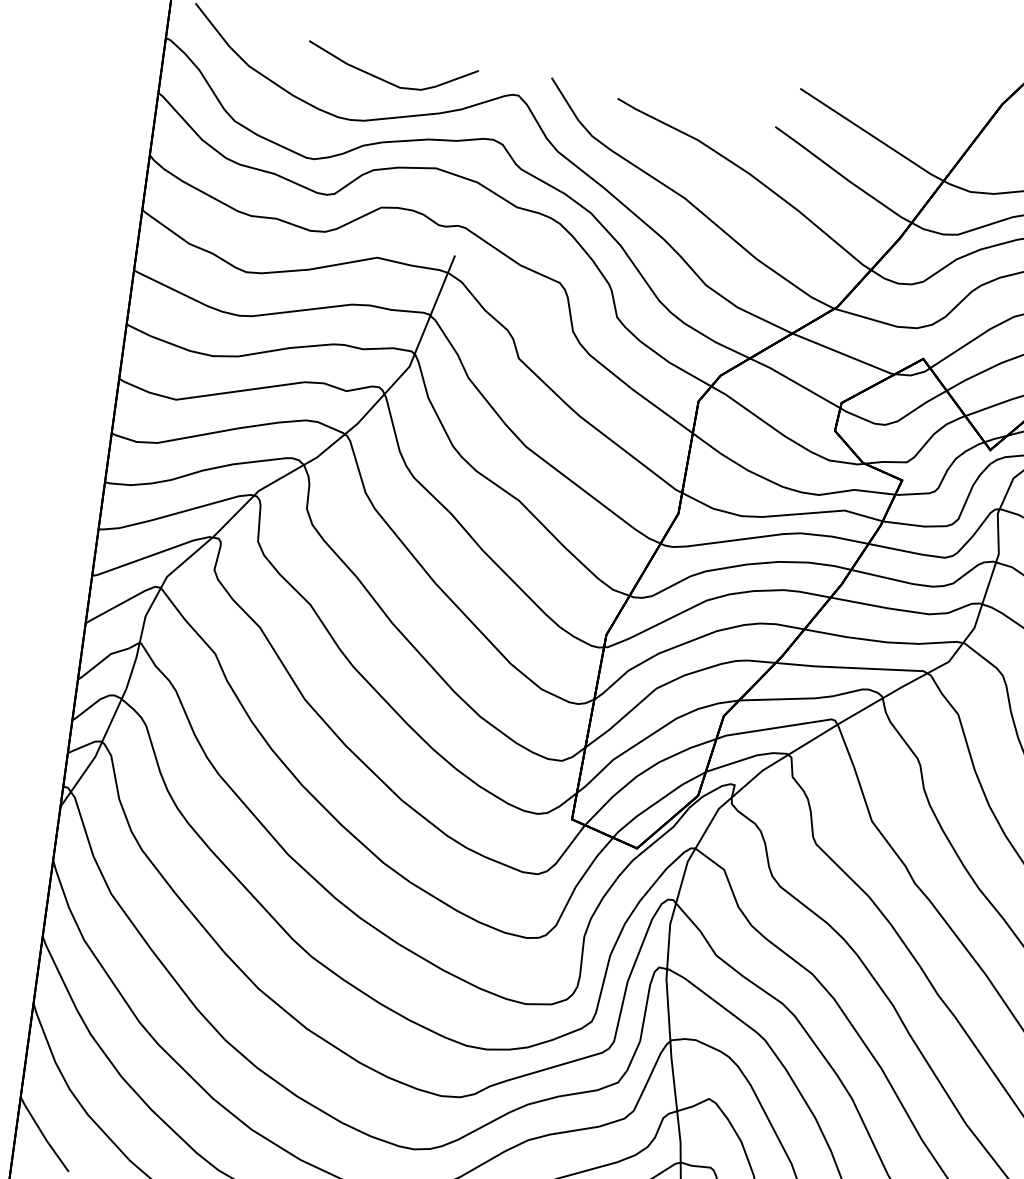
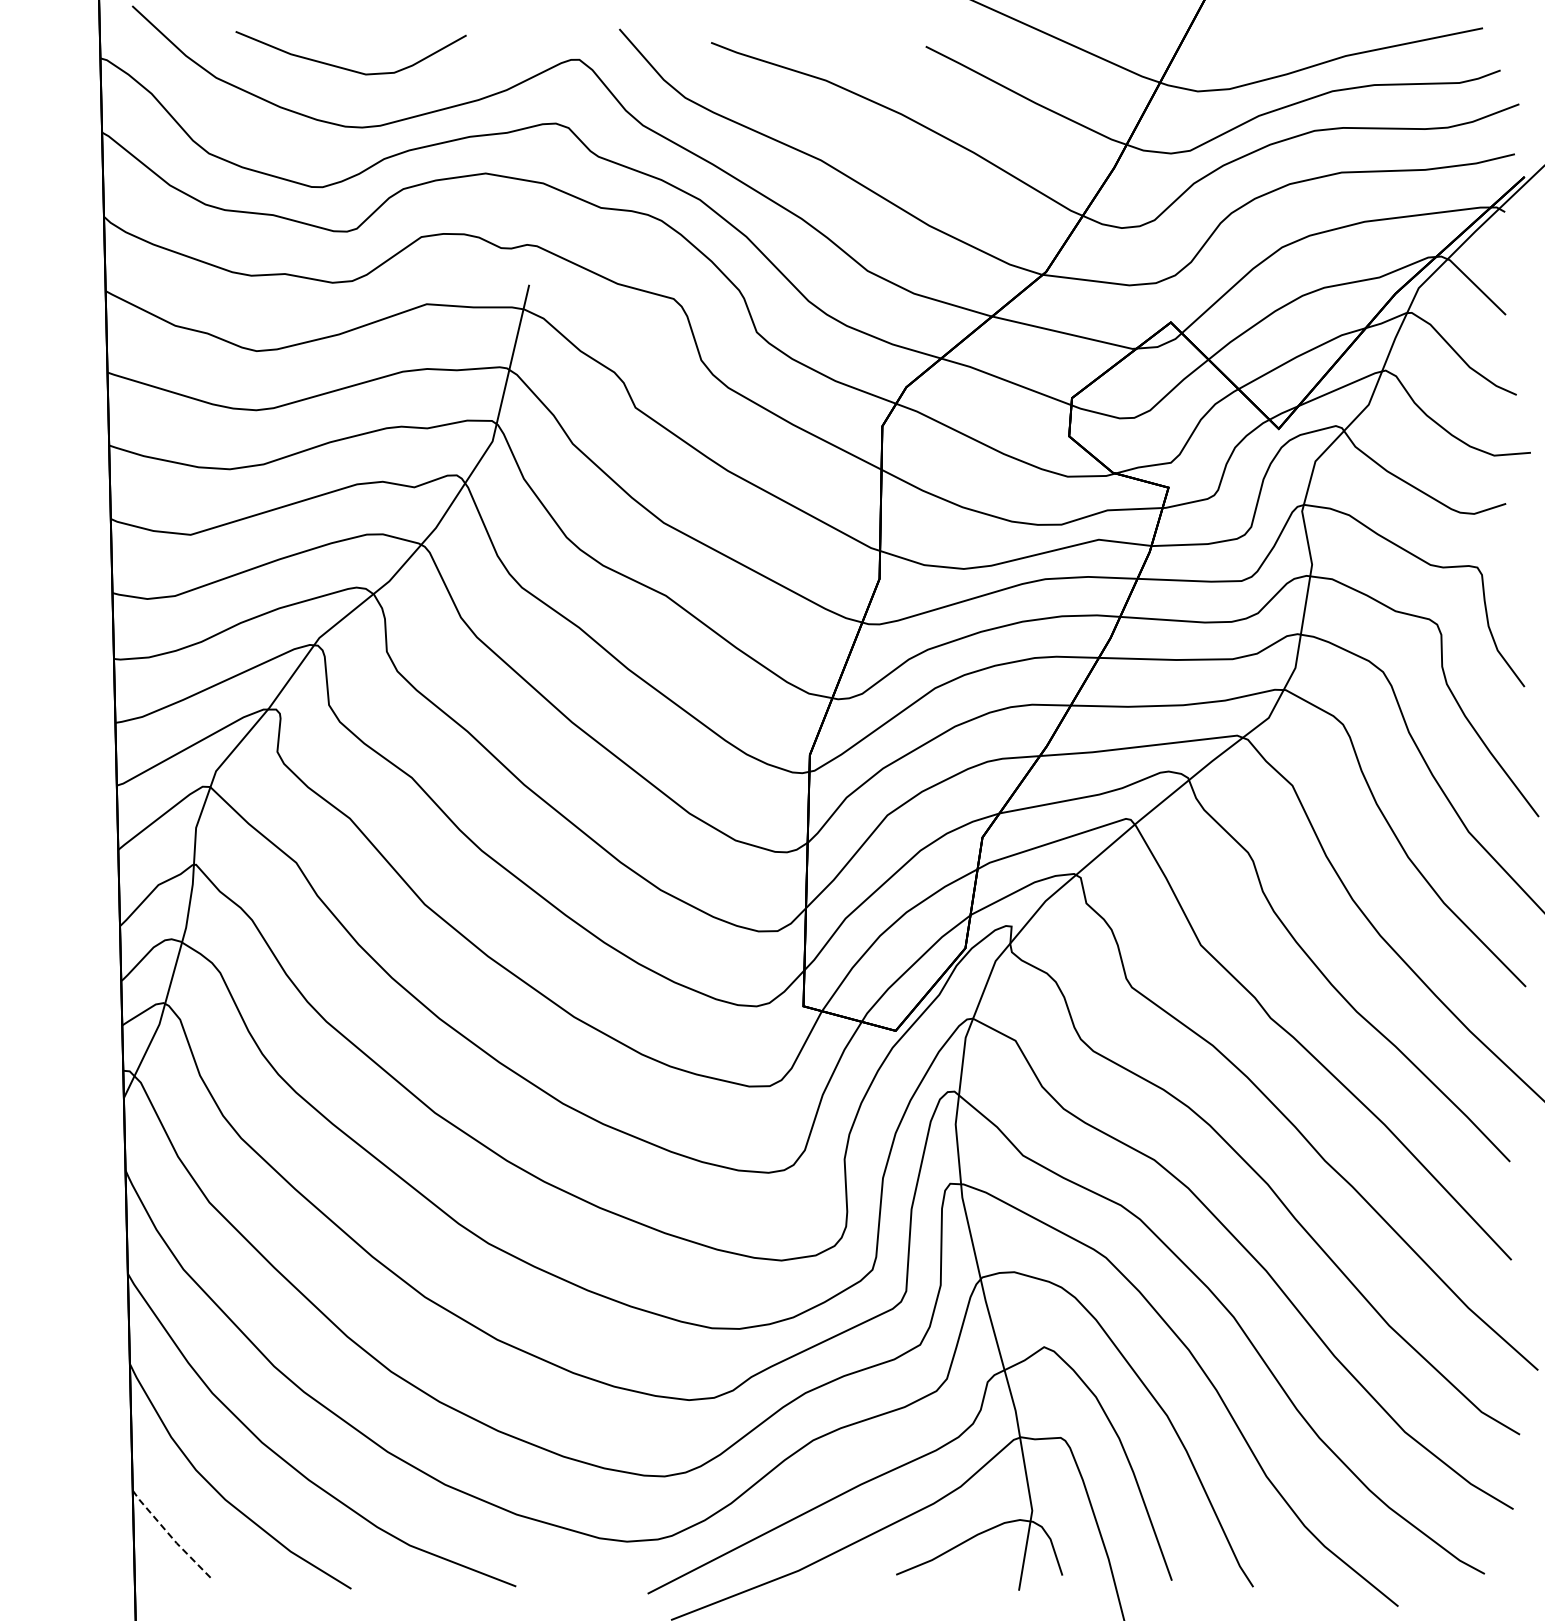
curve: (387, 81) -> (348, 68), moved
line: (43, 1135) -> (171, 1536), solid -> dashed

